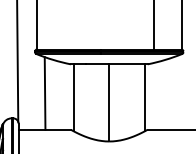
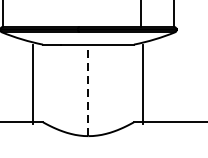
line: (44, 93) -> (11, 79), removed
line: (73, 97) -> (32, 83), moved
line: (144, 97) -> (142, 83), moved
line: (109, 102) -> (88, 89), solid -> dashed

